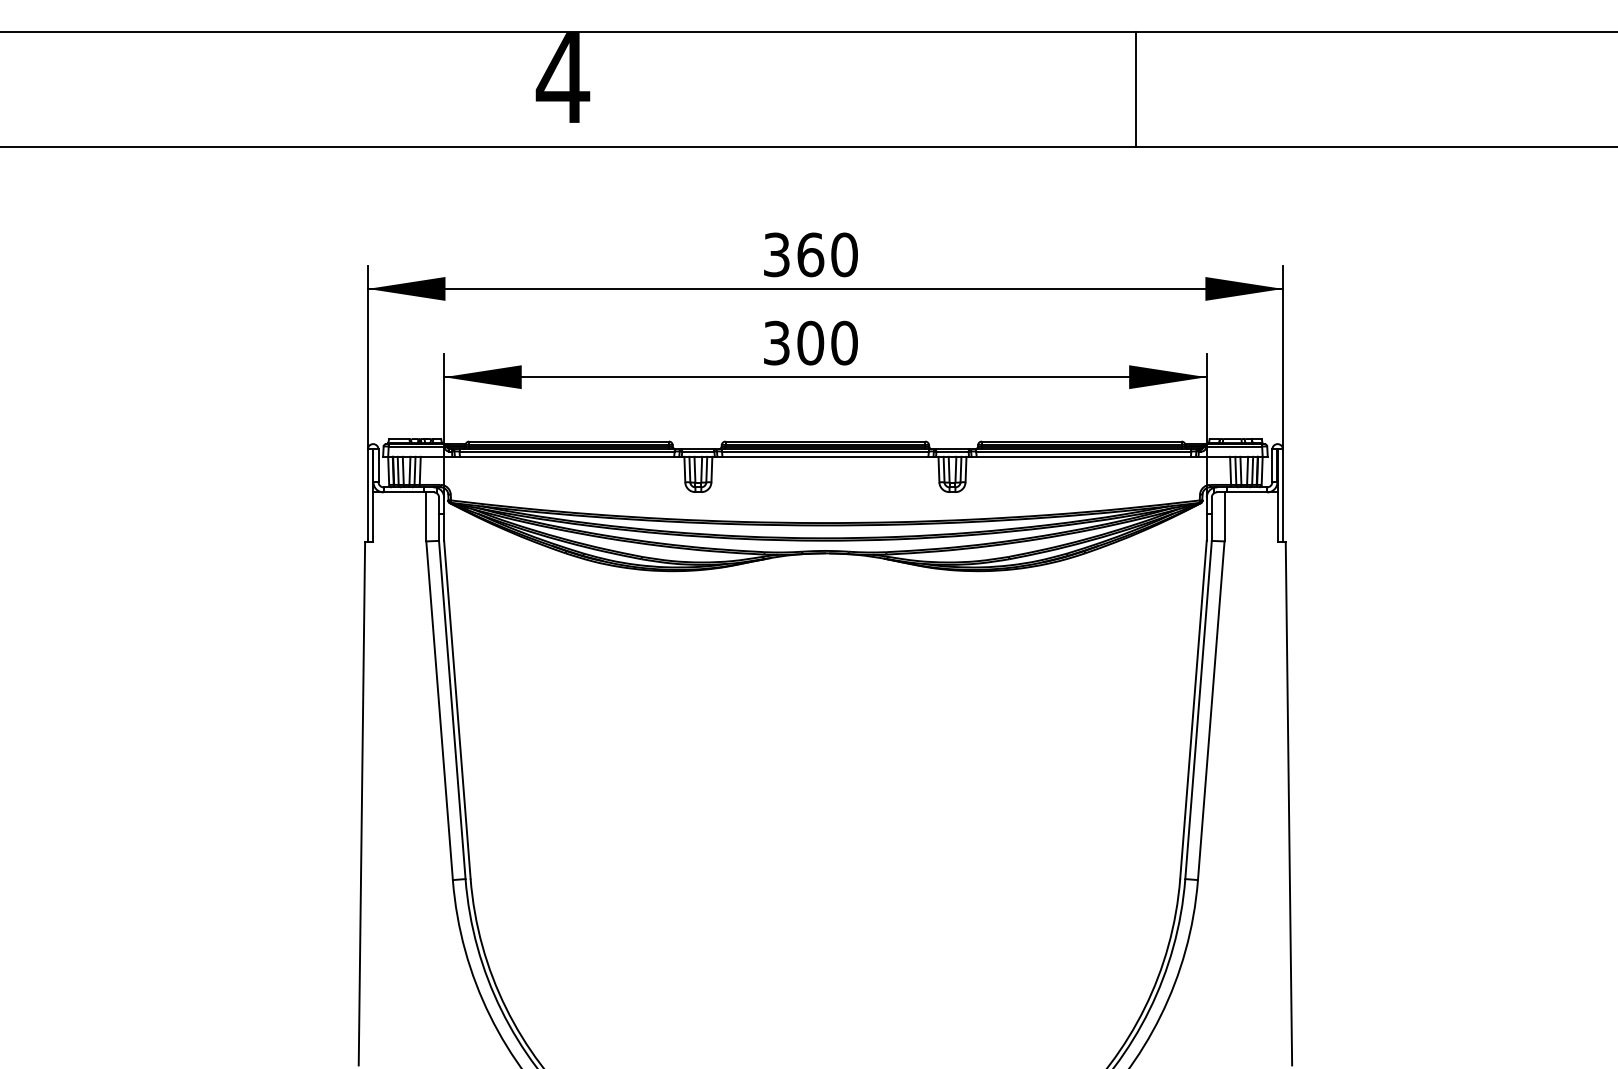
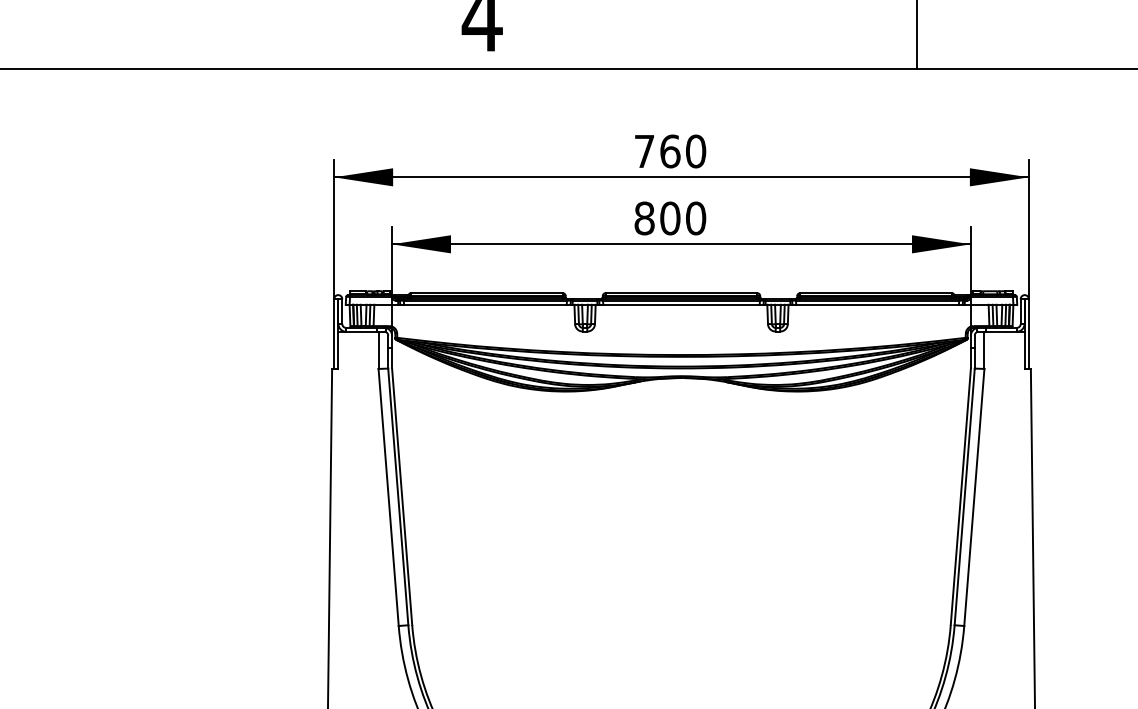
text: (776, 254) -> (644, 151), 360 -> 760
text: (776, 342) -> (644, 217), 300 -> 800

